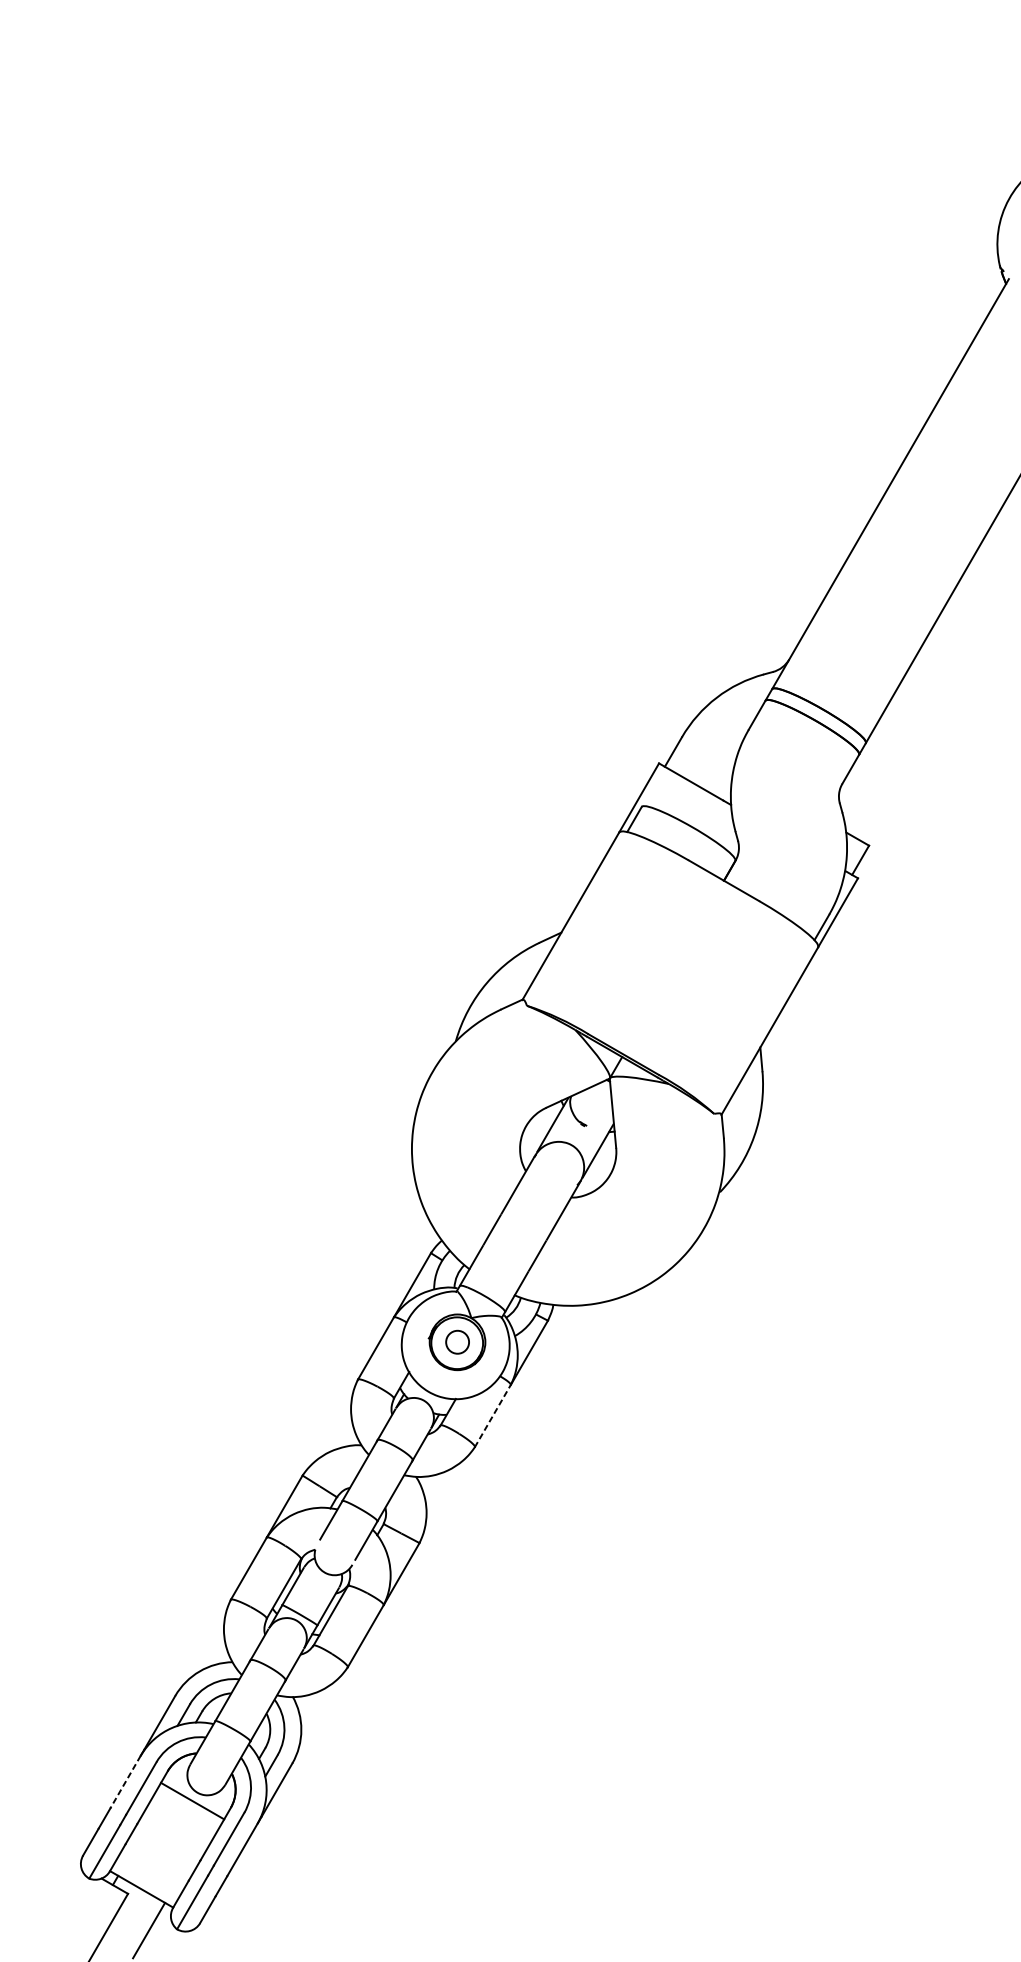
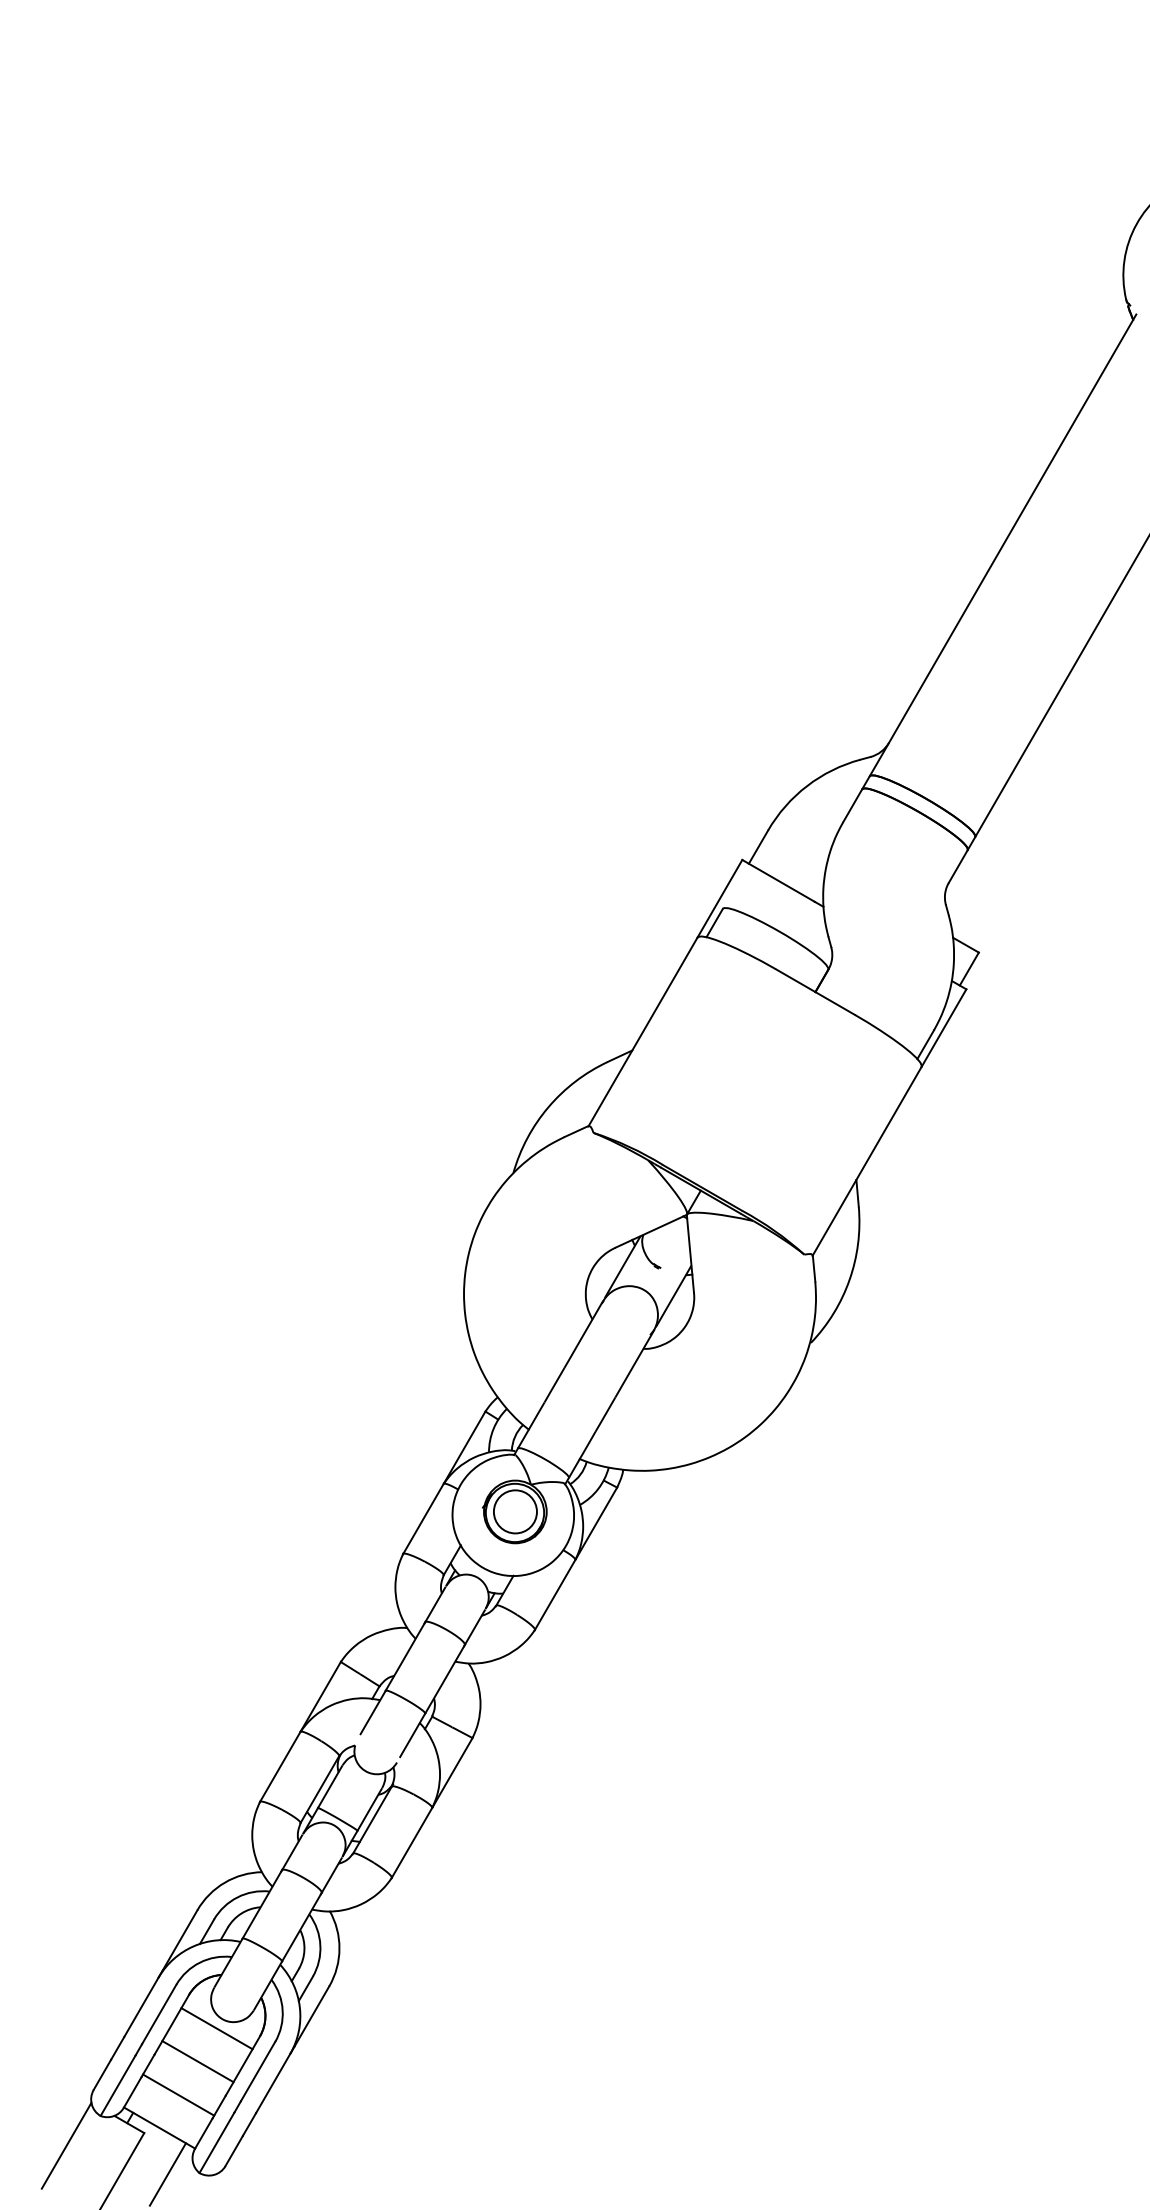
circle: (456, 1341) -> (514, 1511), size x1.67
line: (493, 1416) -> (555, 1595), dashed -> solid
line: (125, 1782) -> (141, 2007), dashed -> solid
line: (175, 1830) -> (197, 2061), added
line: (158, 1859) -> (178, 2094), added
line: (59, 1904) -> (66, 2145), added

